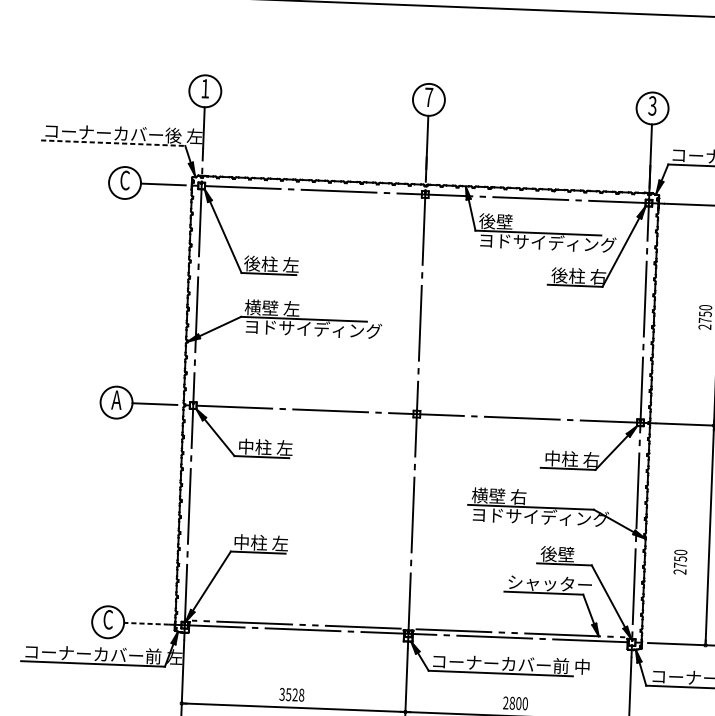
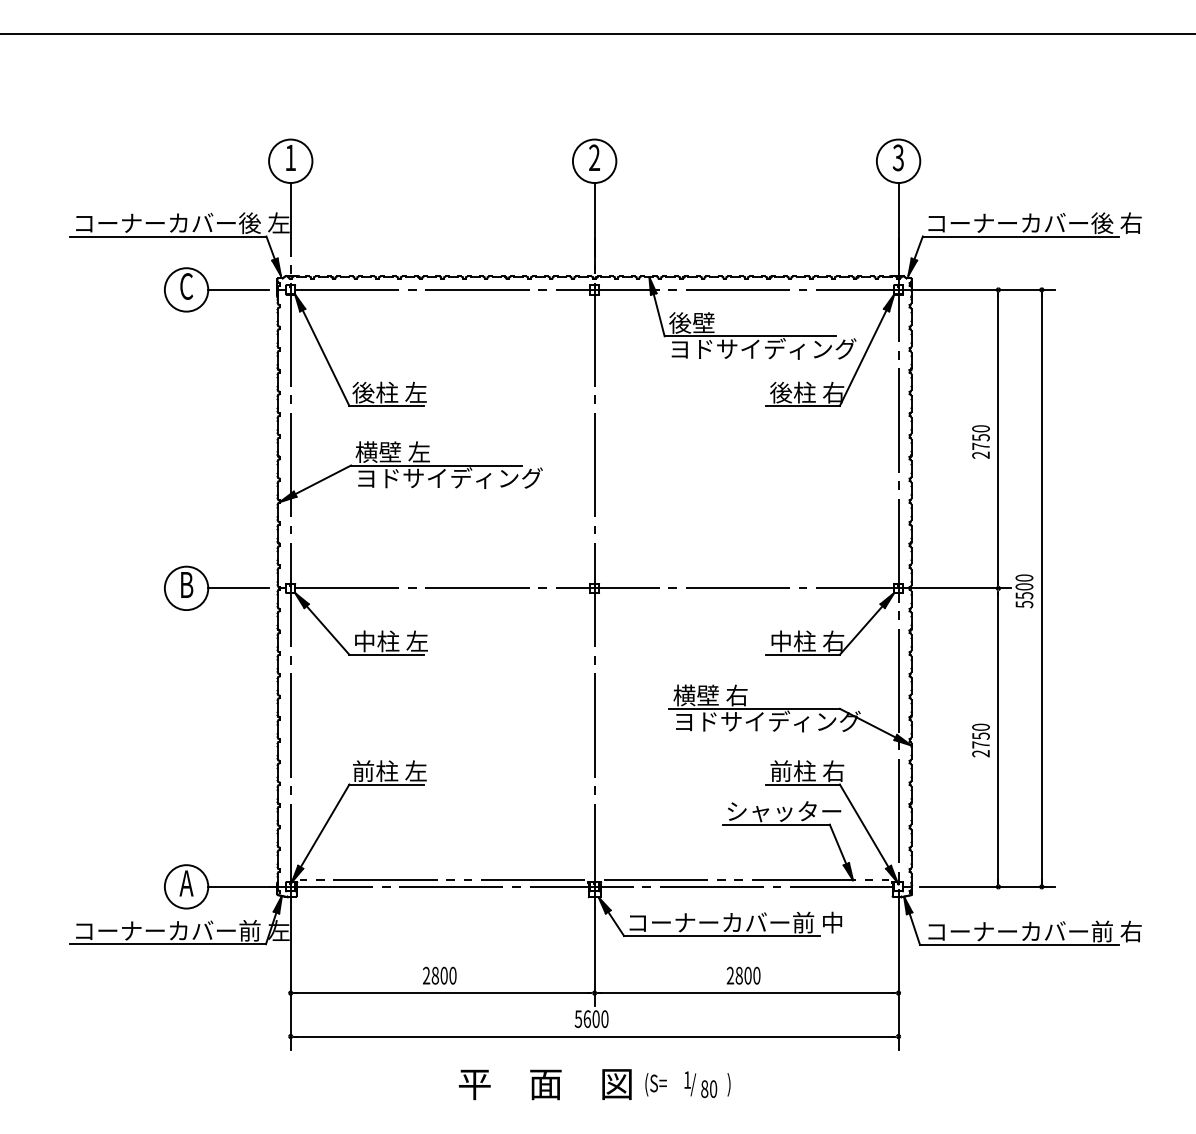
text: (428, 97) -> (594, 157), 7 -> 2
line: (113, 143) -> (168, 236), dashed -> solid
text: (116, 399) -> (186, 584), A -> B
text: (241, 541) -> (363, 770), 中柱 左 -> 前柱 左
text: (568, 554) -> (807, 771), 後壁 -> 前柱 右
text: (680, 562) -> (980, 740), moved
text: (108, 619) -> (186, 883), C -> A
line: (146, 623) -> (238, 886), dashed -> solid
text: (291, 694) -> (439, 975), 3528 -> 2800

